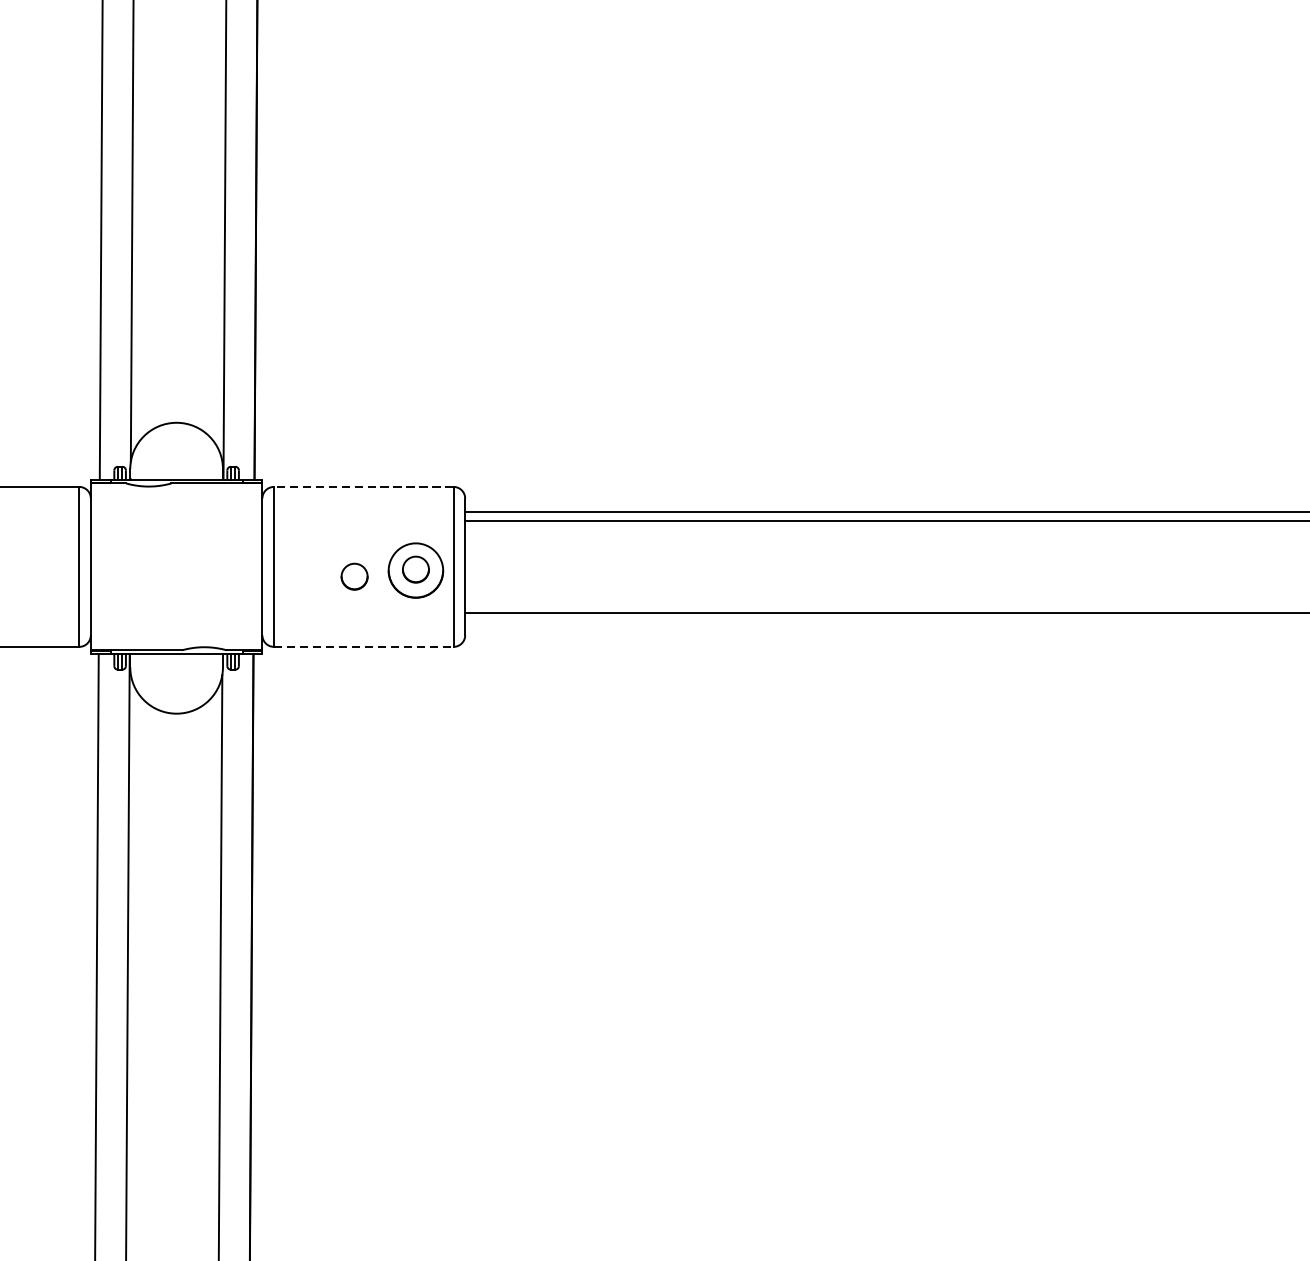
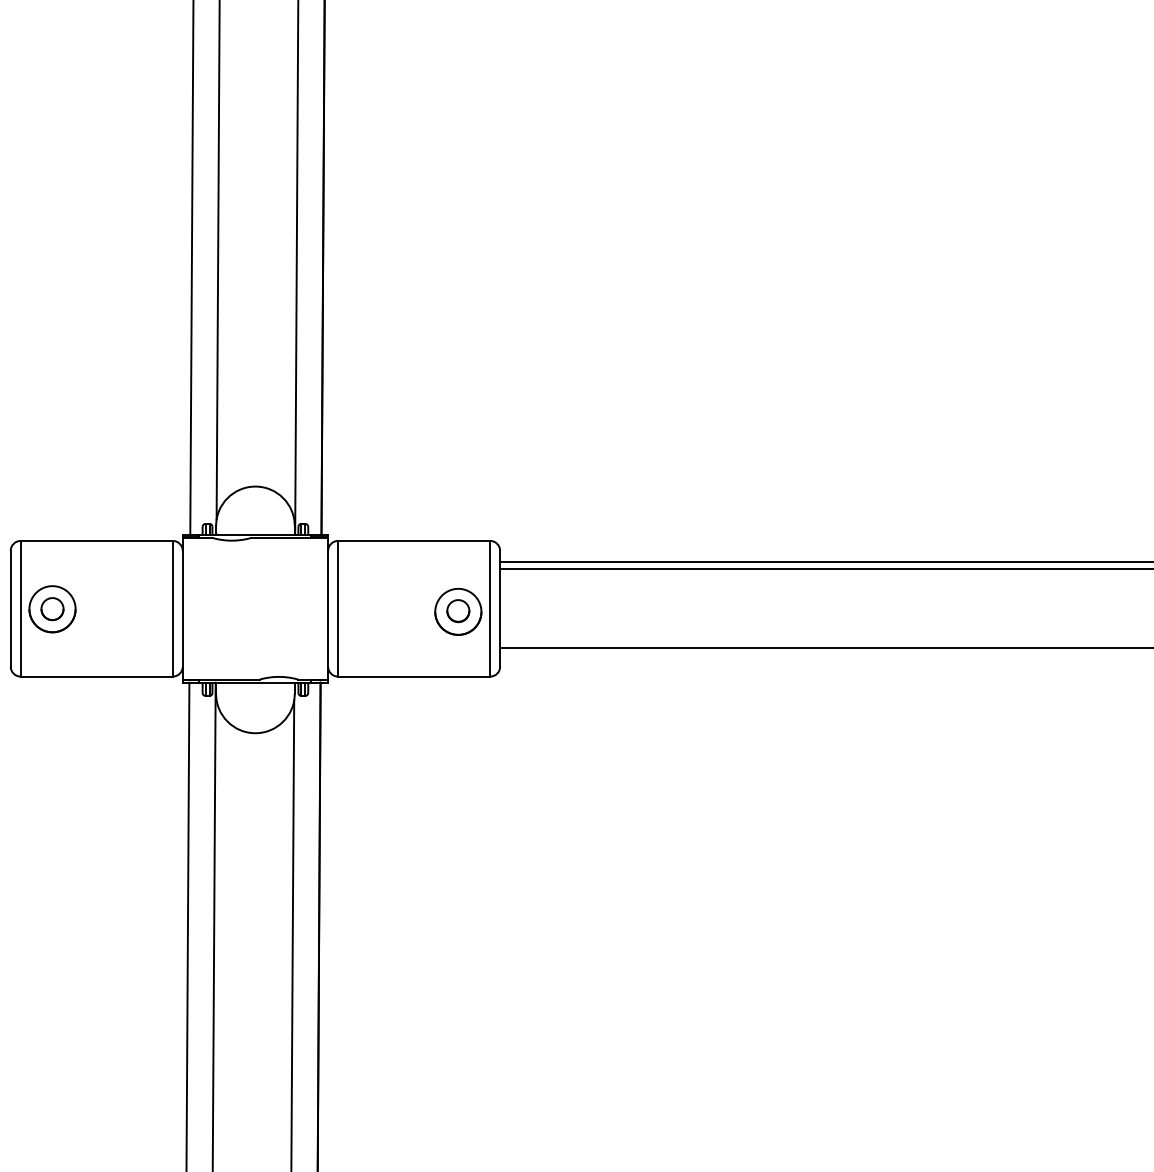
line: (363, 486) -> (413, 540), dashed -> solid
circle: (354, 577) -> (406, 617), removed
line: (364, 646) -> (414, 676), dashed -> solid

